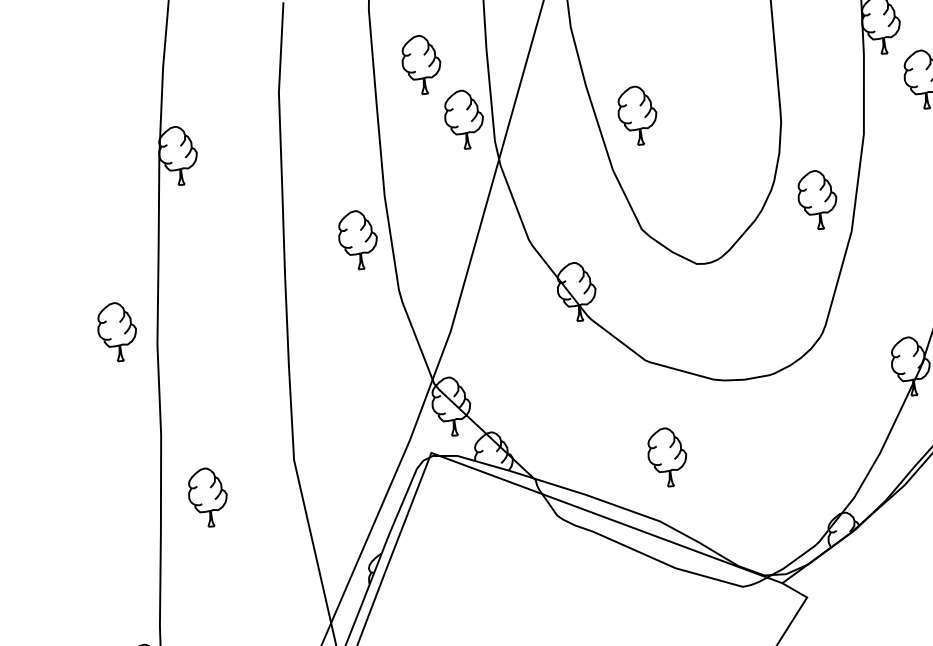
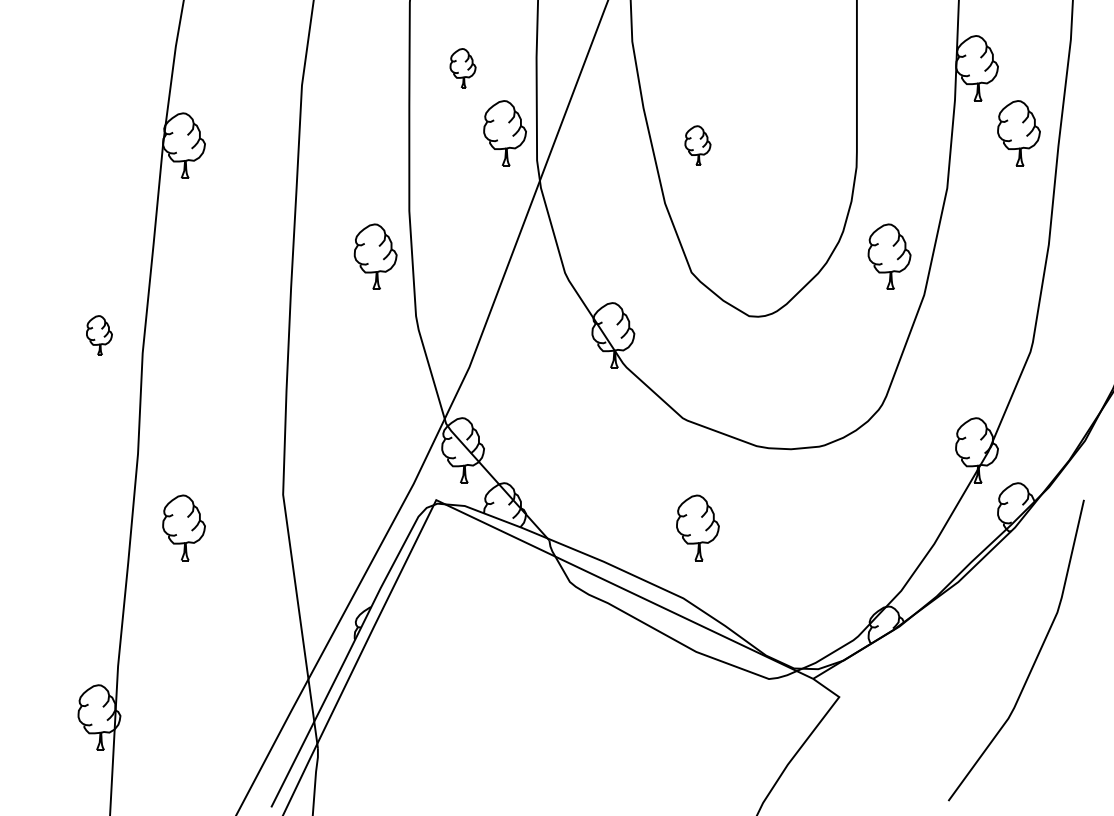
part: (421, 64) -> (462, 68), size x0.6
part: (637, 115) -> (697, 145), size x0.6
part: (117, 332) -> (99, 335), size x0.6

